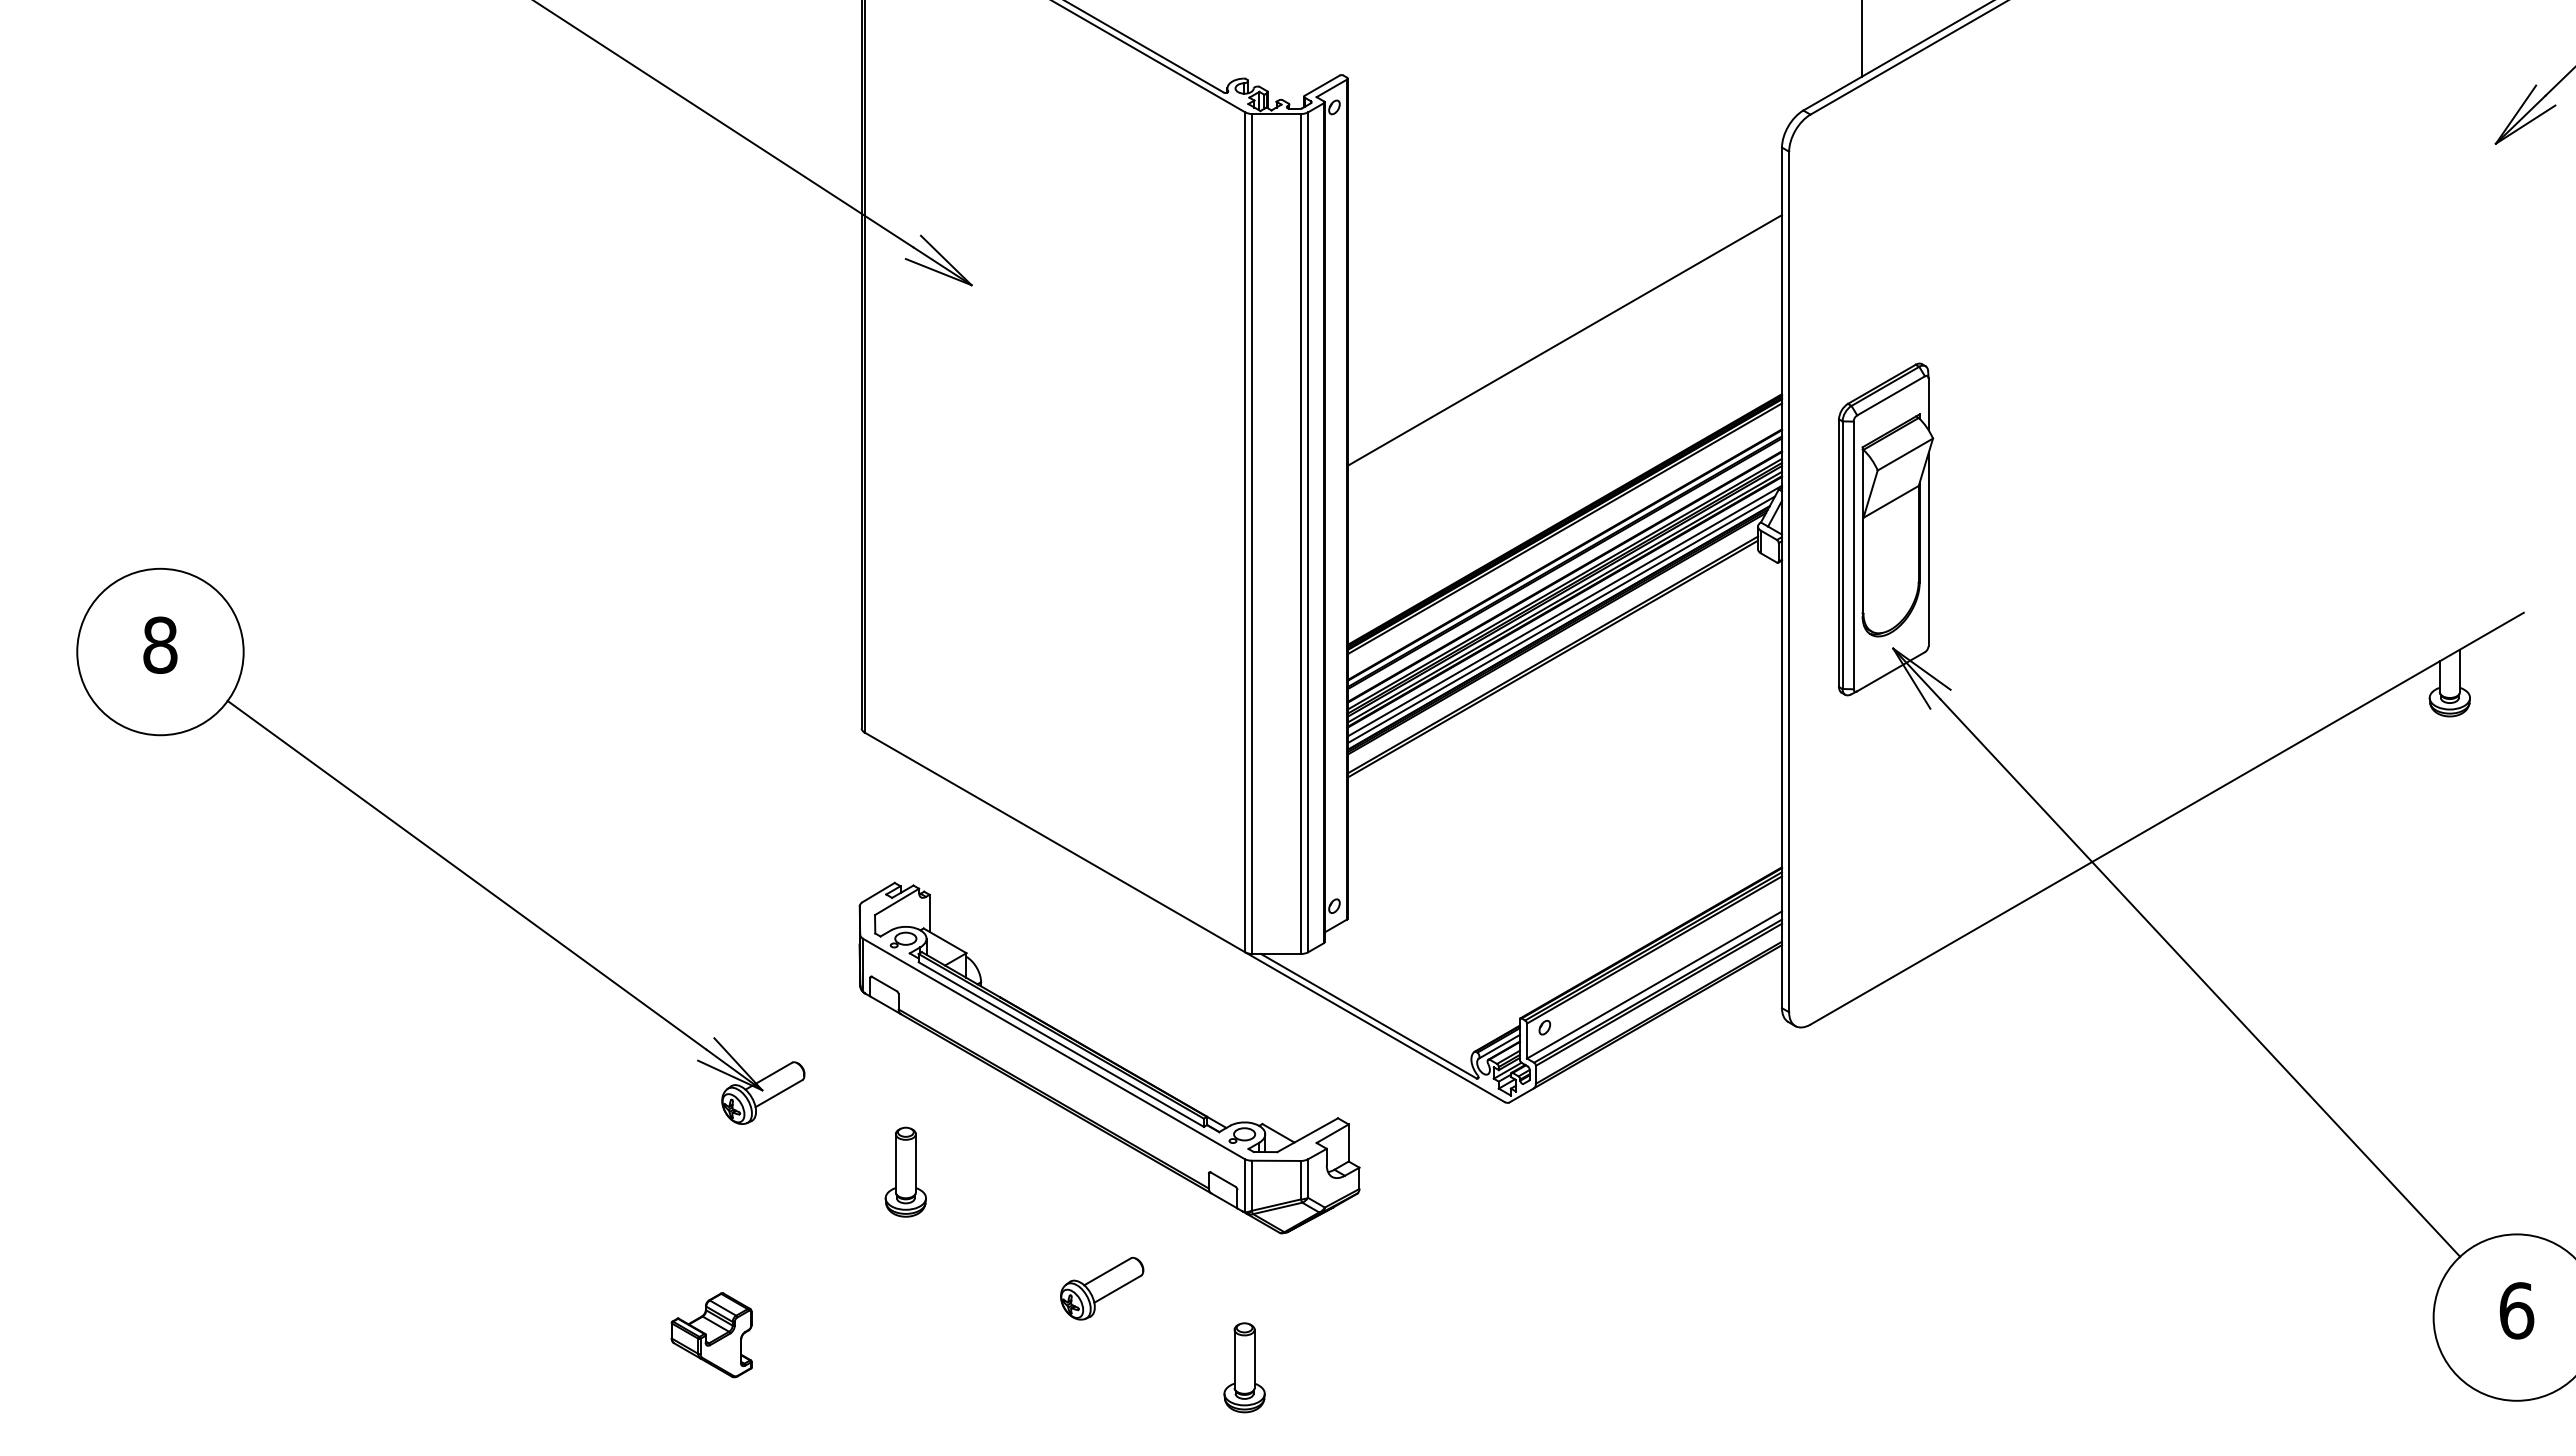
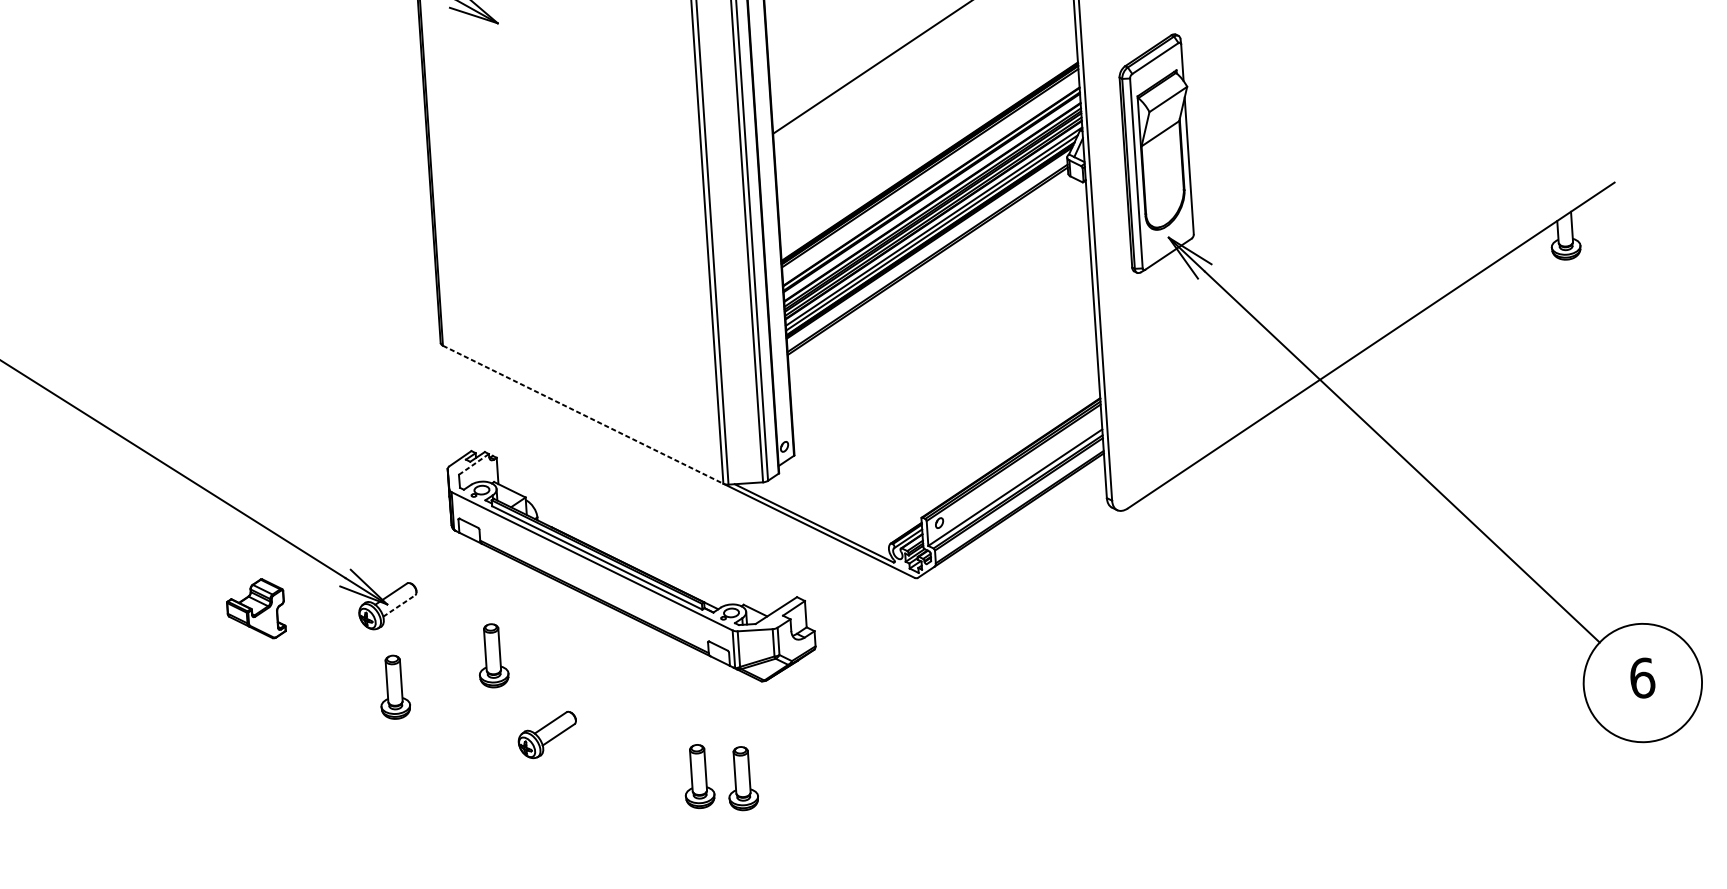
line: (1054, 842) -> (582, 414), solid -> dashed
line: (897, 901) -> (474, 464), solid -> dashed
line: (779, 1093) -> (399, 605), solid -> dashed
part: (764, 1206) -> (394, 686), added
part: (1102, 1288) -> (547, 735), moved
part: (711, 1335) -> (255, 609), moved
part: (1183, 1360) -> (698, 776), added

